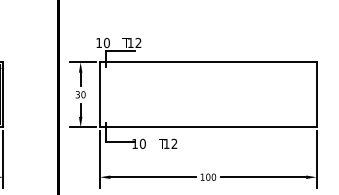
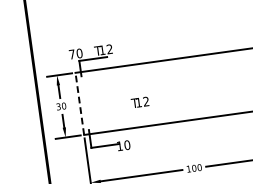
text: (98, 42) -> (71, 54), 10 -> 70
line: (99, 94) -> (79, 103), solid -> dashed
text: (168, 143) -> (140, 102), moved

